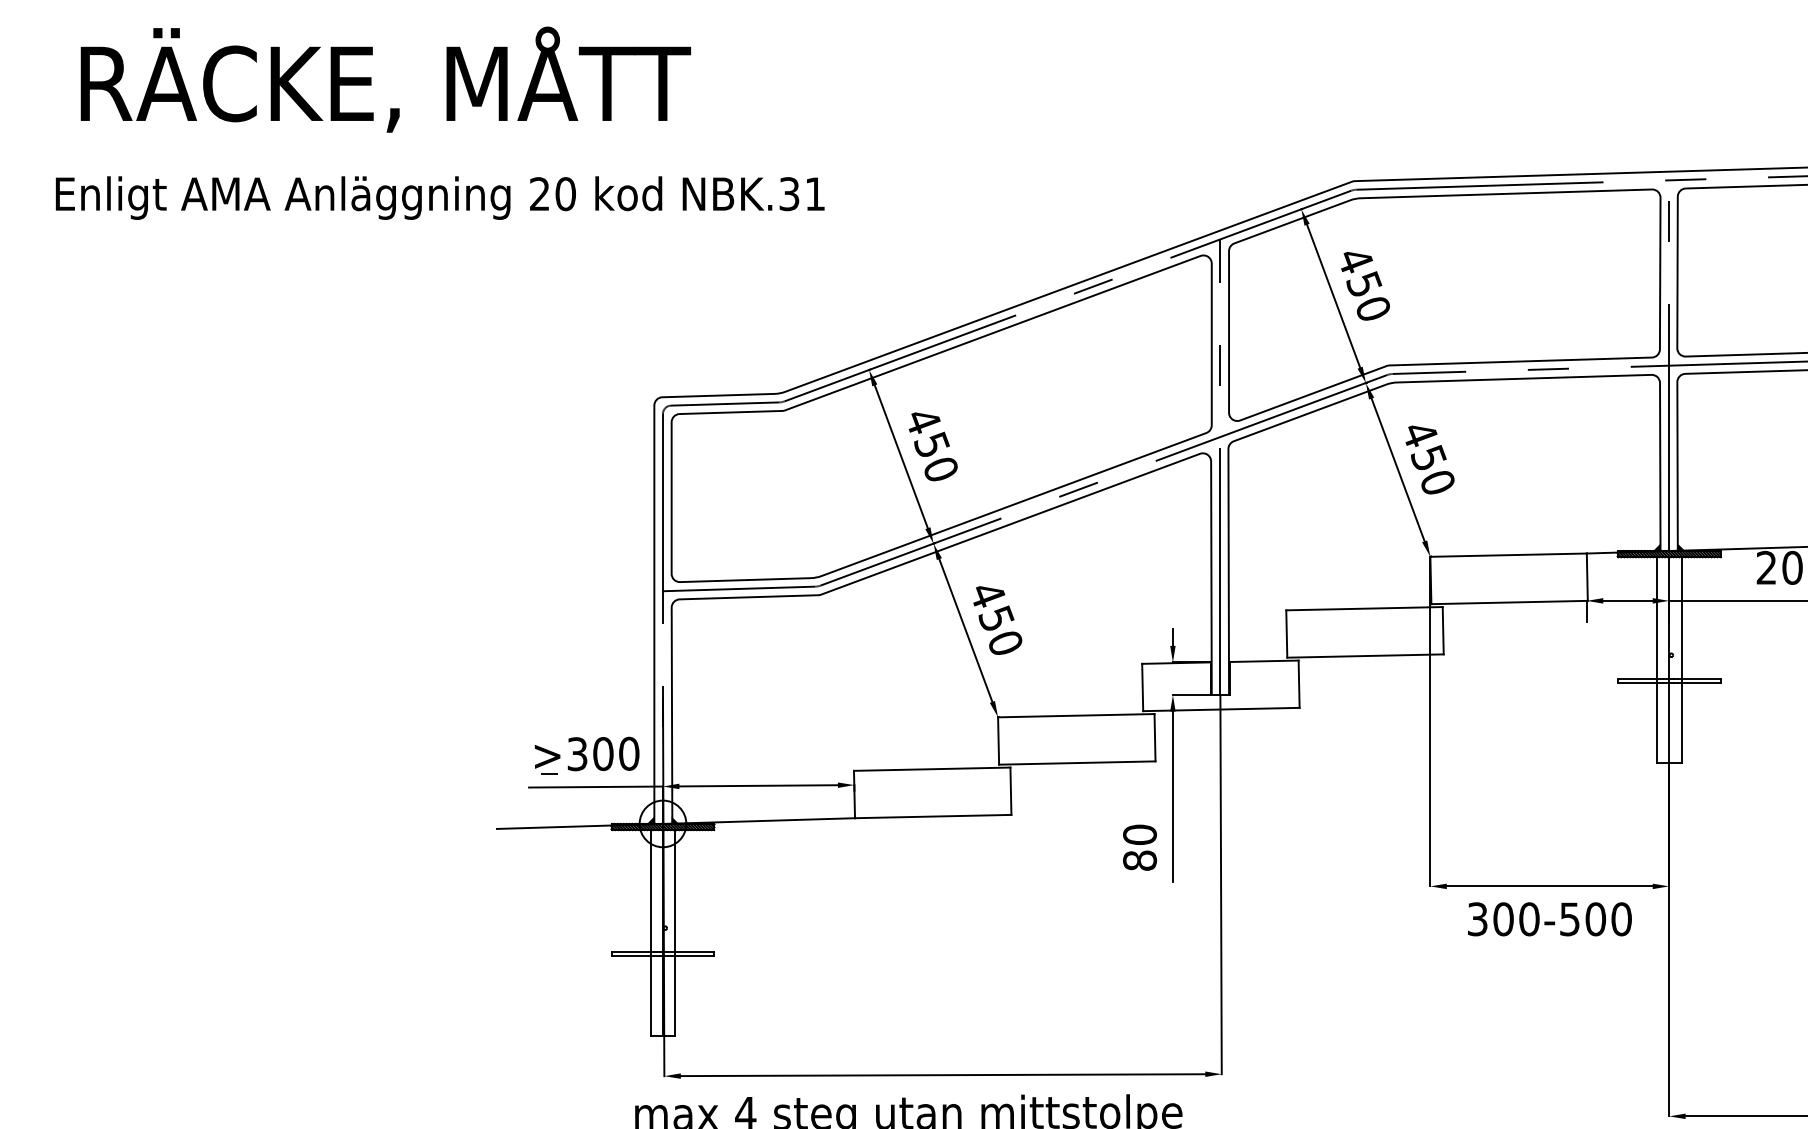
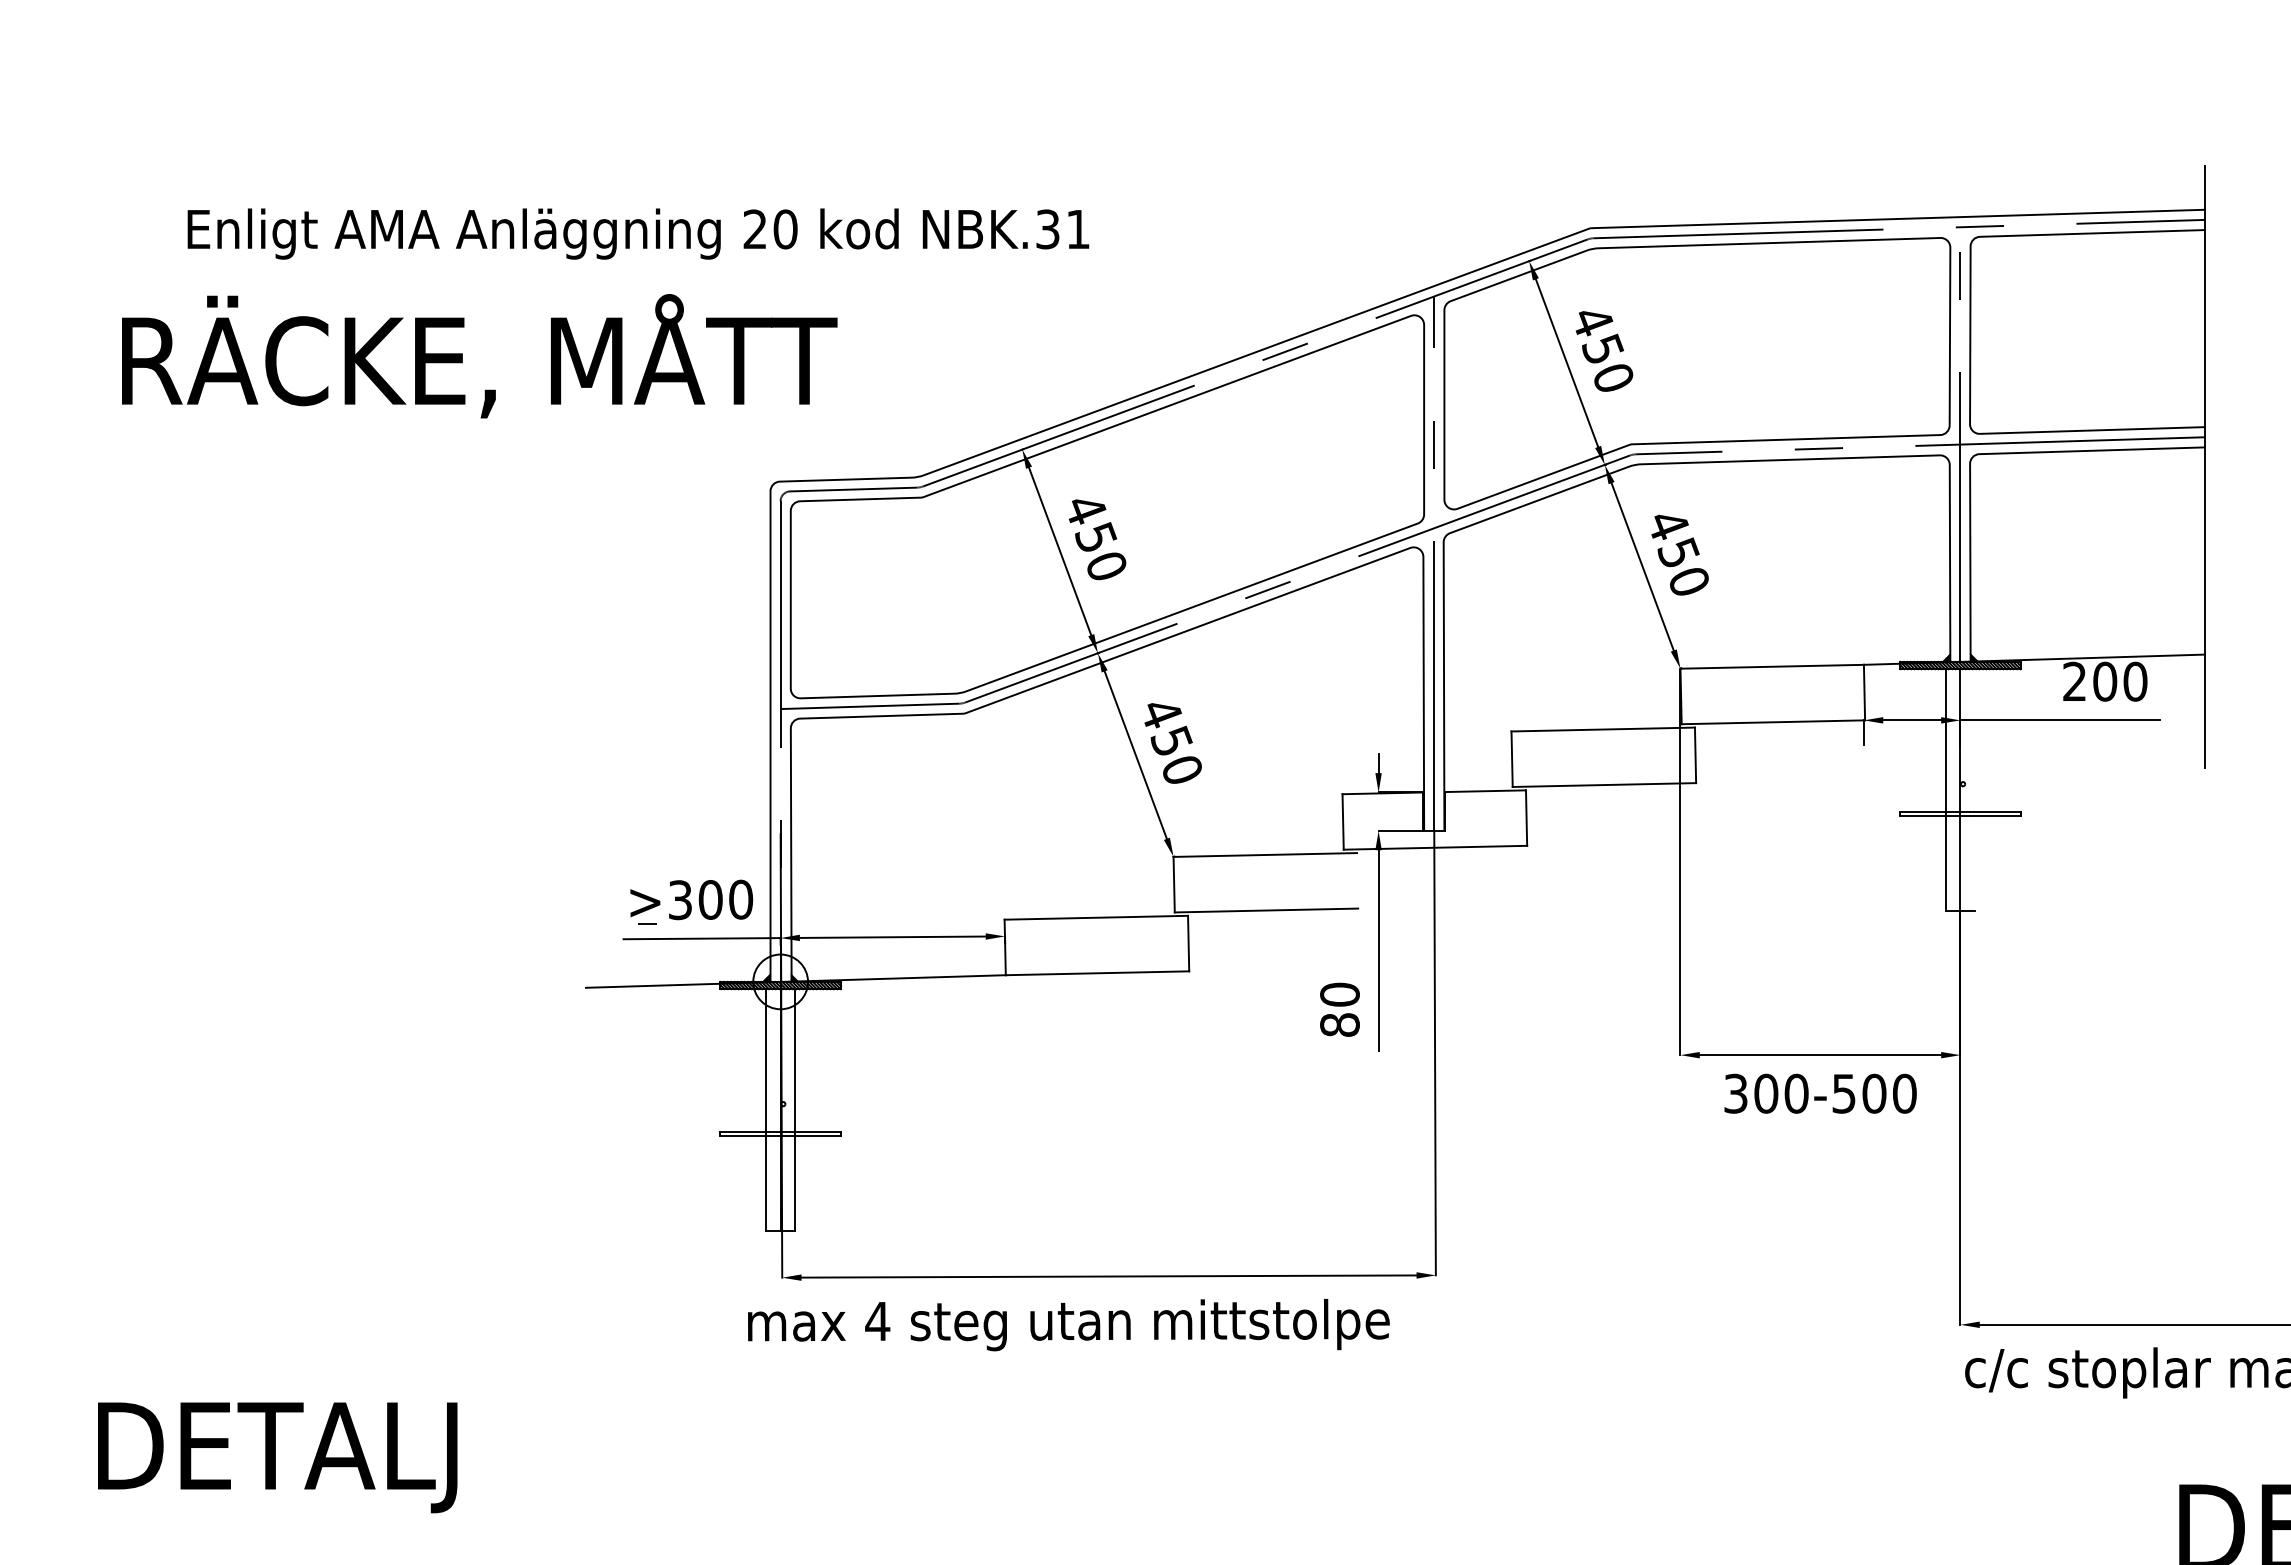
text: (385, 79) -> (479, 356), moved
text: (440, 197) -> (638, 233), moved
line: (1681, 659) -> (1974, 789), removed
line: (1154, 737) -> (1357, 880), removed

